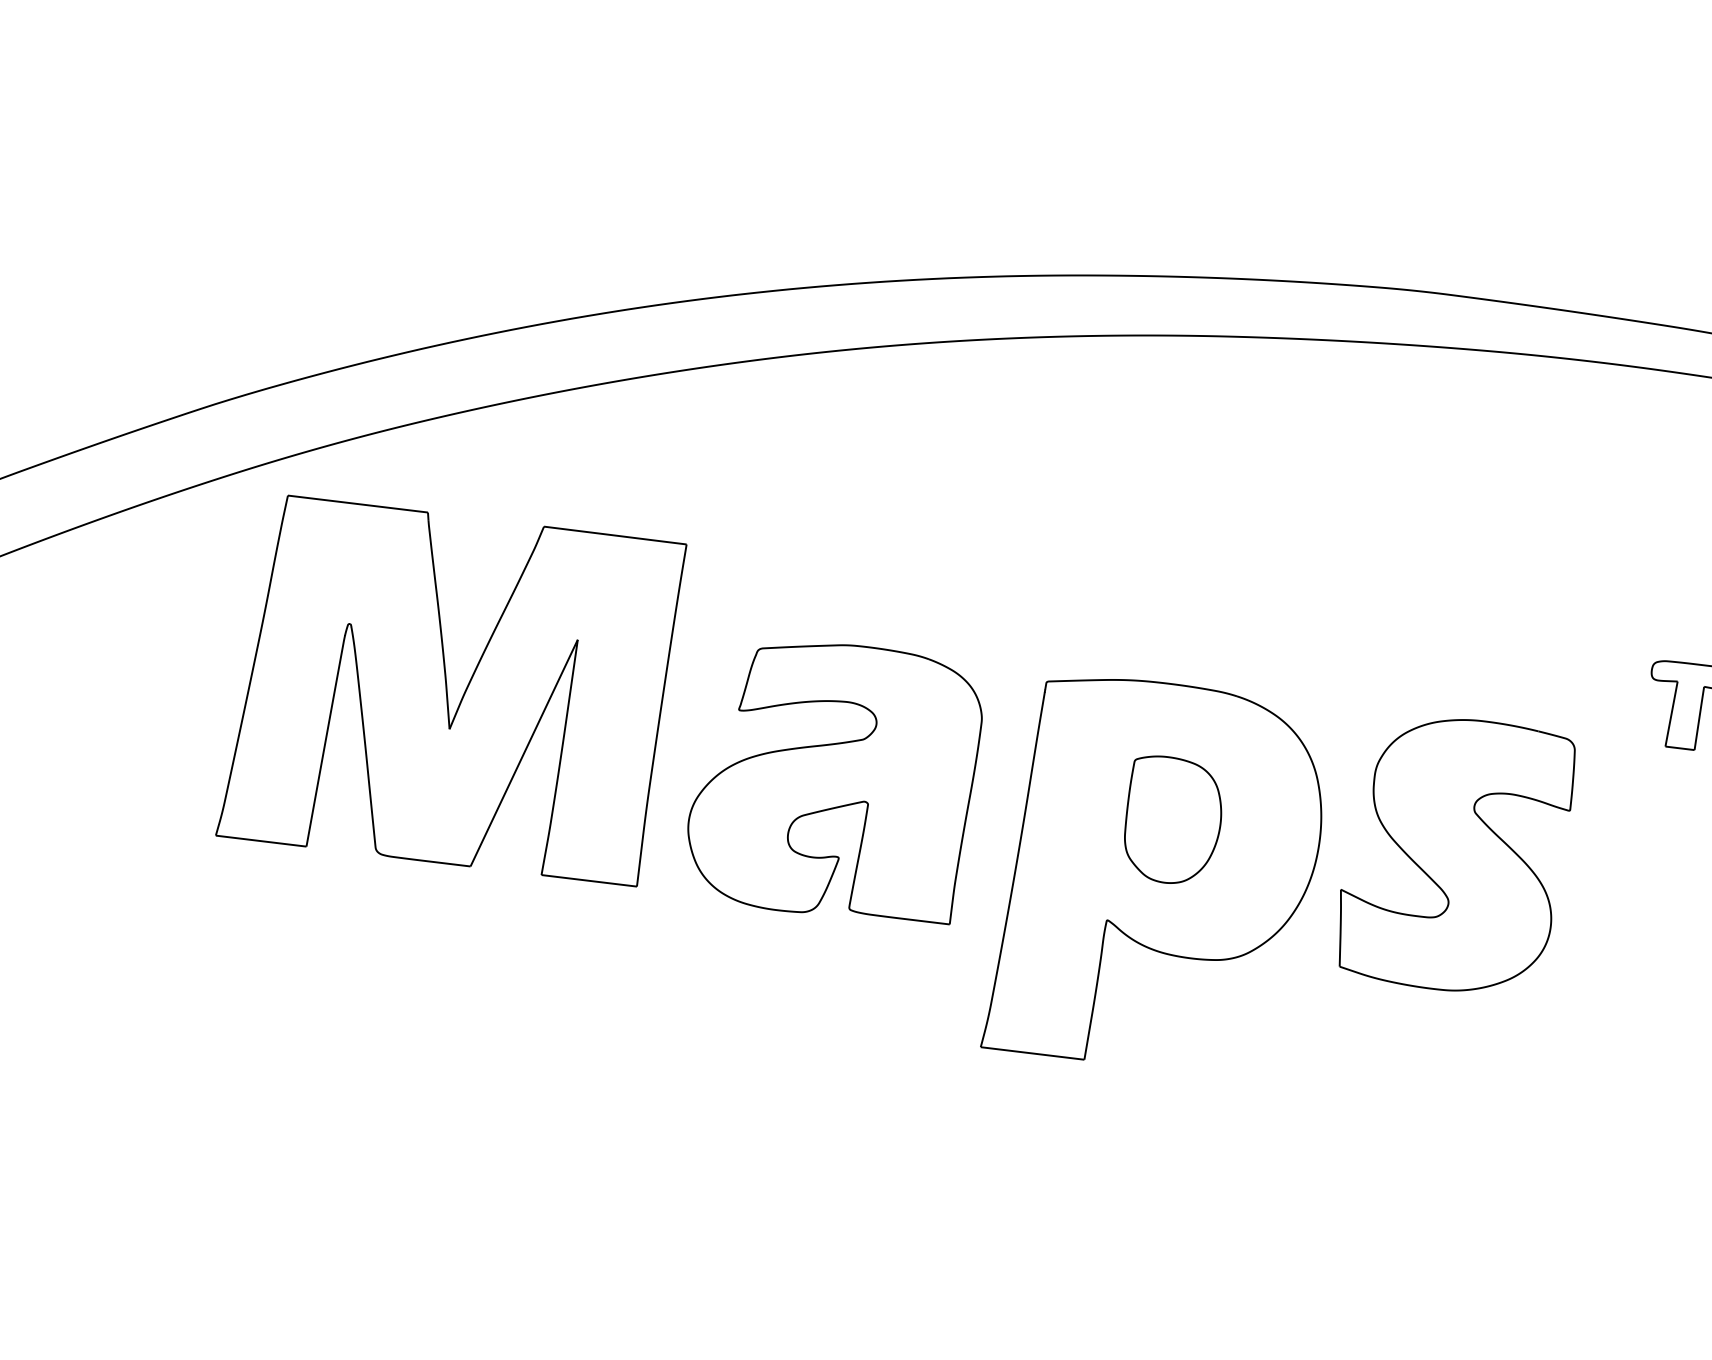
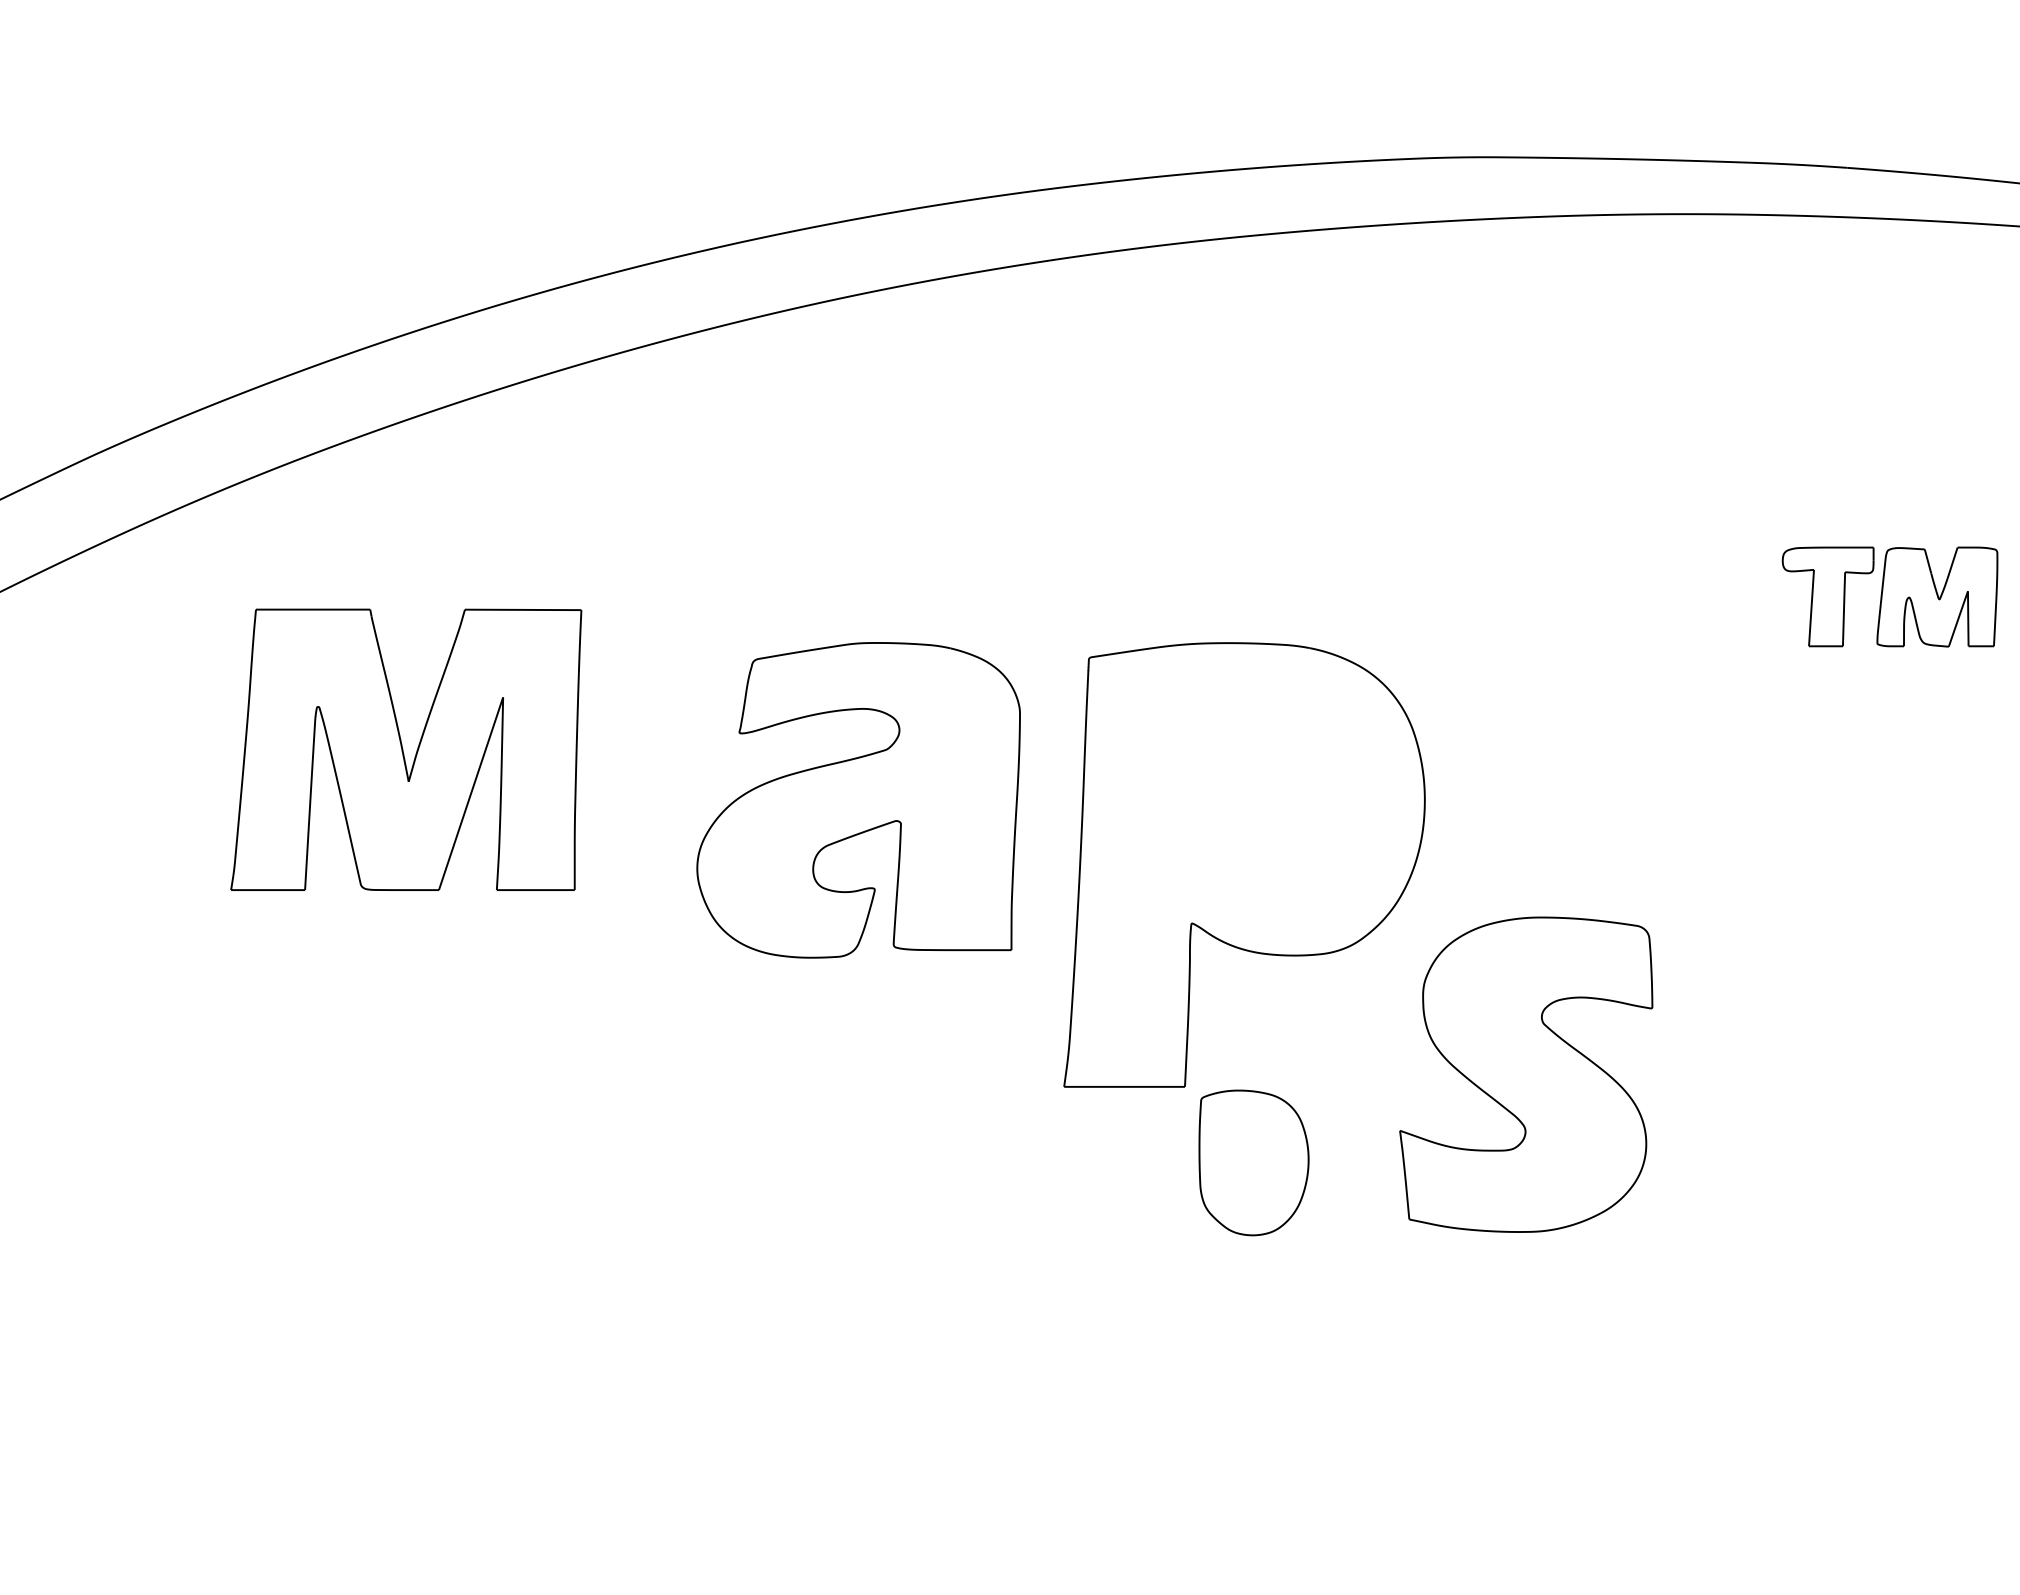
part: (451, 689) -> (406, 749), size x0.7
part: (1173, 820) -> (1253, 1162), moved
part: (1455, 854) -> (1526, 1074), moved

